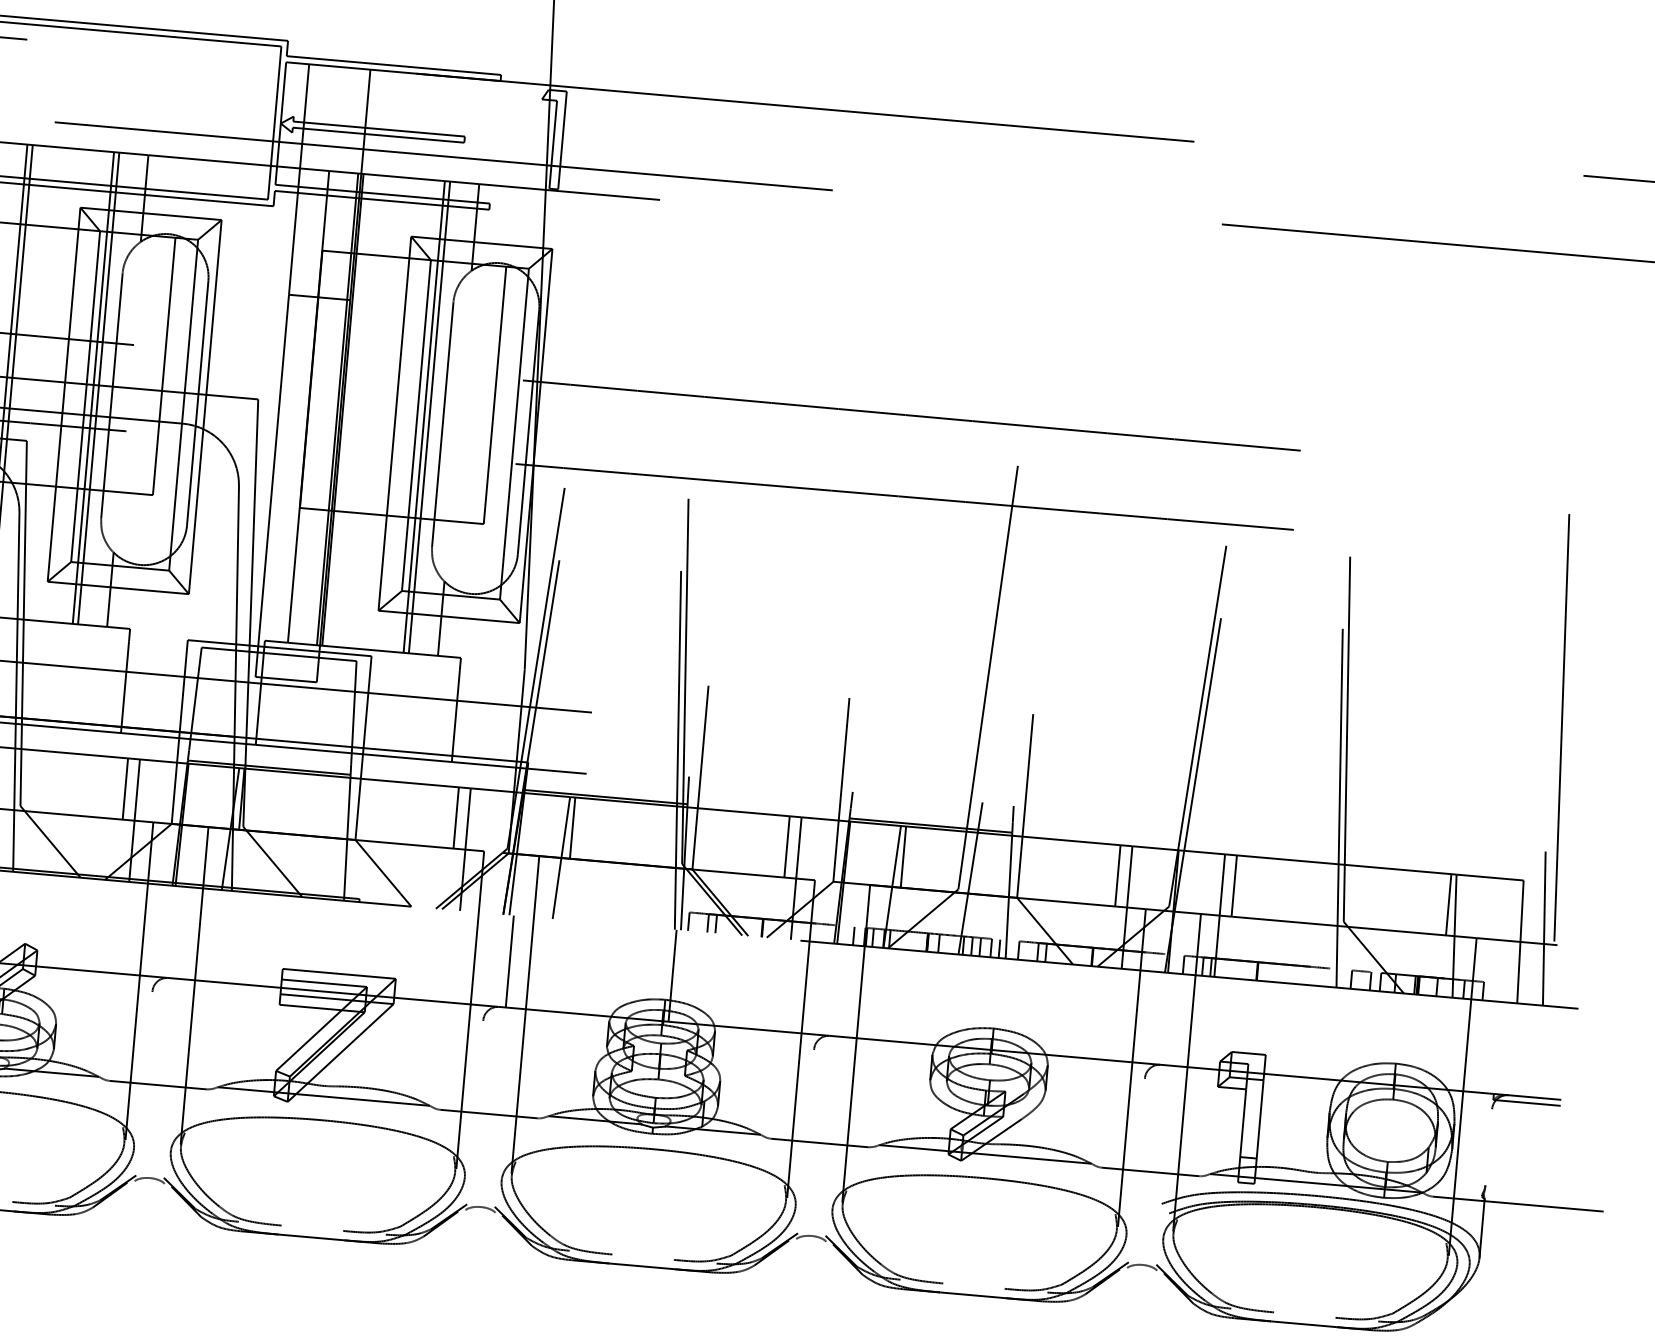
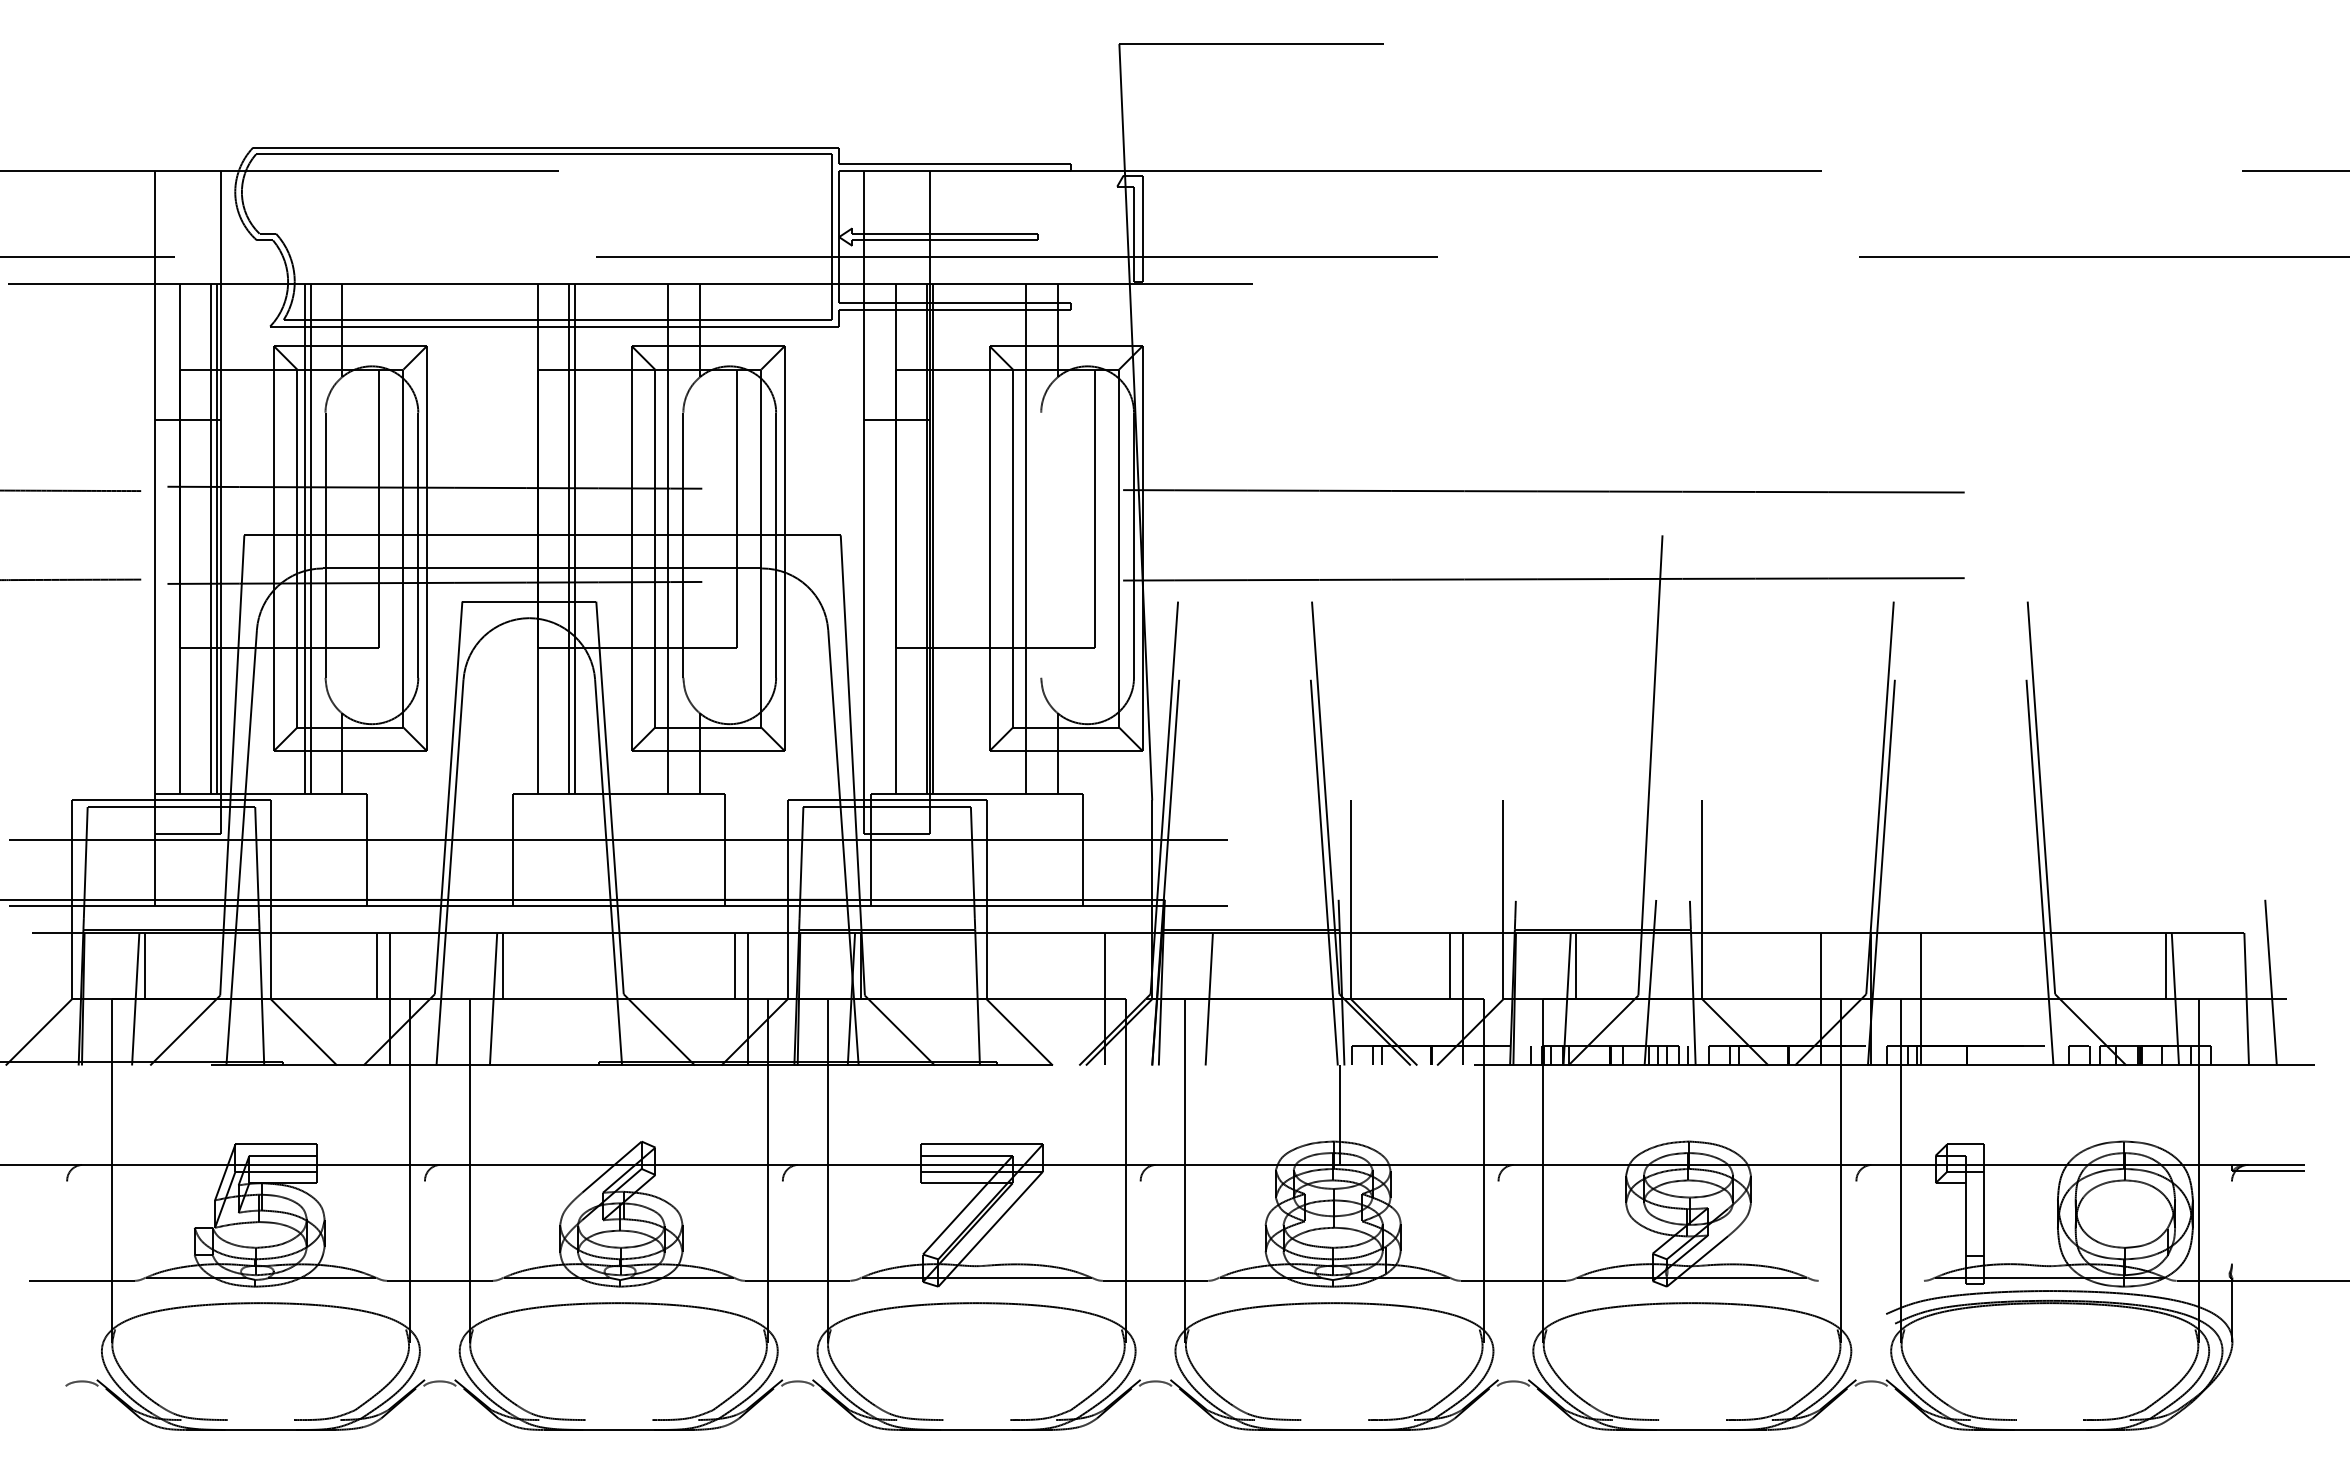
line: (93, 387) -> (662, 538), removed
line: (424, 416) -> (1020, 538), removed
line: (443, 424) -> (1041, 544), removed
line: (1561, 727) -> (2270, 765), removed
line: (456, 817) -> (1092, 965), removed
line: (572, 827) -> (1218, 965), removed
line: (1118, 875) -> (1808, 965), removed
line: (1234, 885) -> (1934, 965), removed
line: (509, 960) -> (1163, 1114), removed
line: (1149, 1171) -> (1870, 1280), removed

